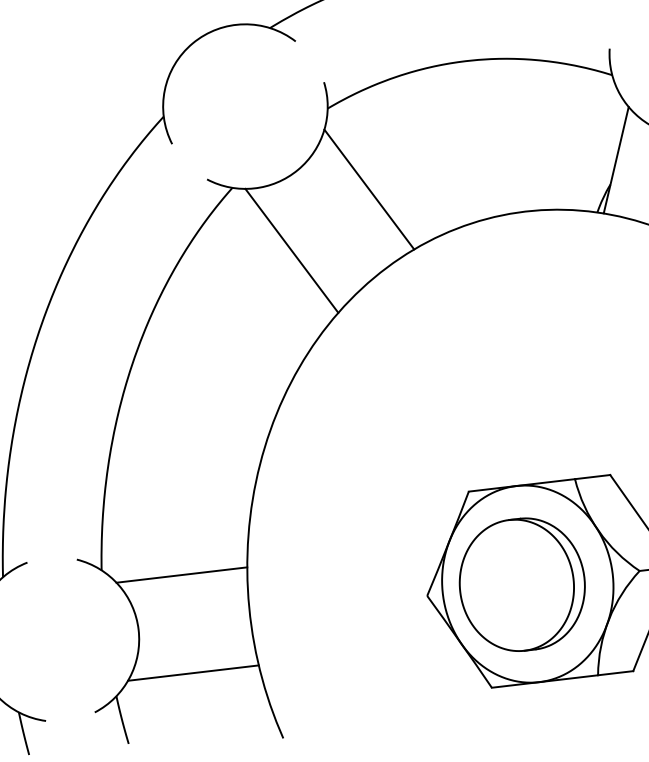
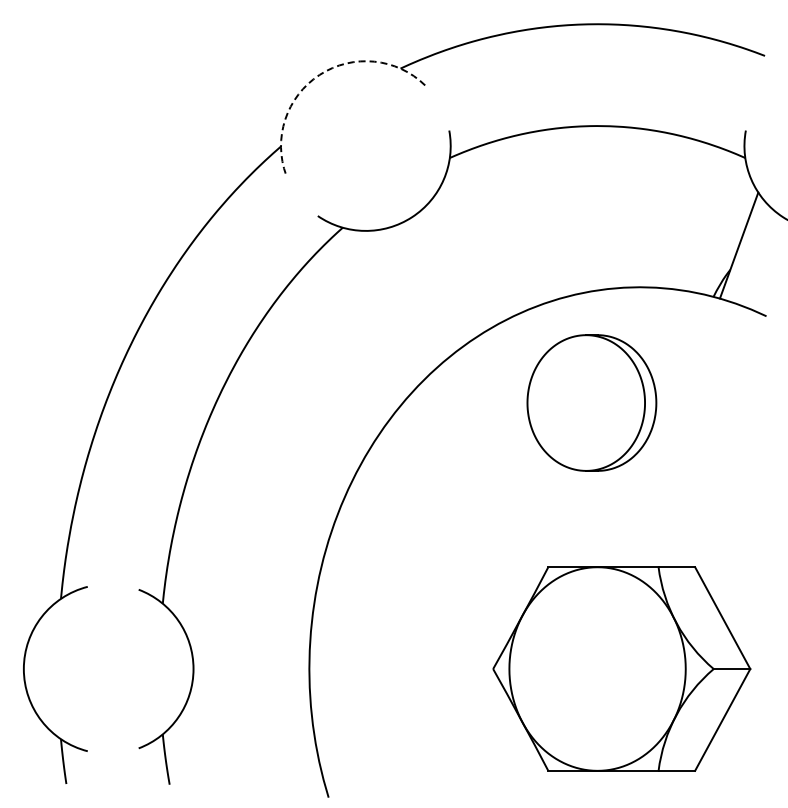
arc: (192, 42) -> (319, 74), solid -> dashed
line: (369, 189) -> (482, 245), removed
line: (291, 251) -> (395, 299), removed
line: (181, 575) -> (244, 618), removed
part: (521, 584) -> (591, 402), moved
line: (193, 672) -> (244, 719), removed

